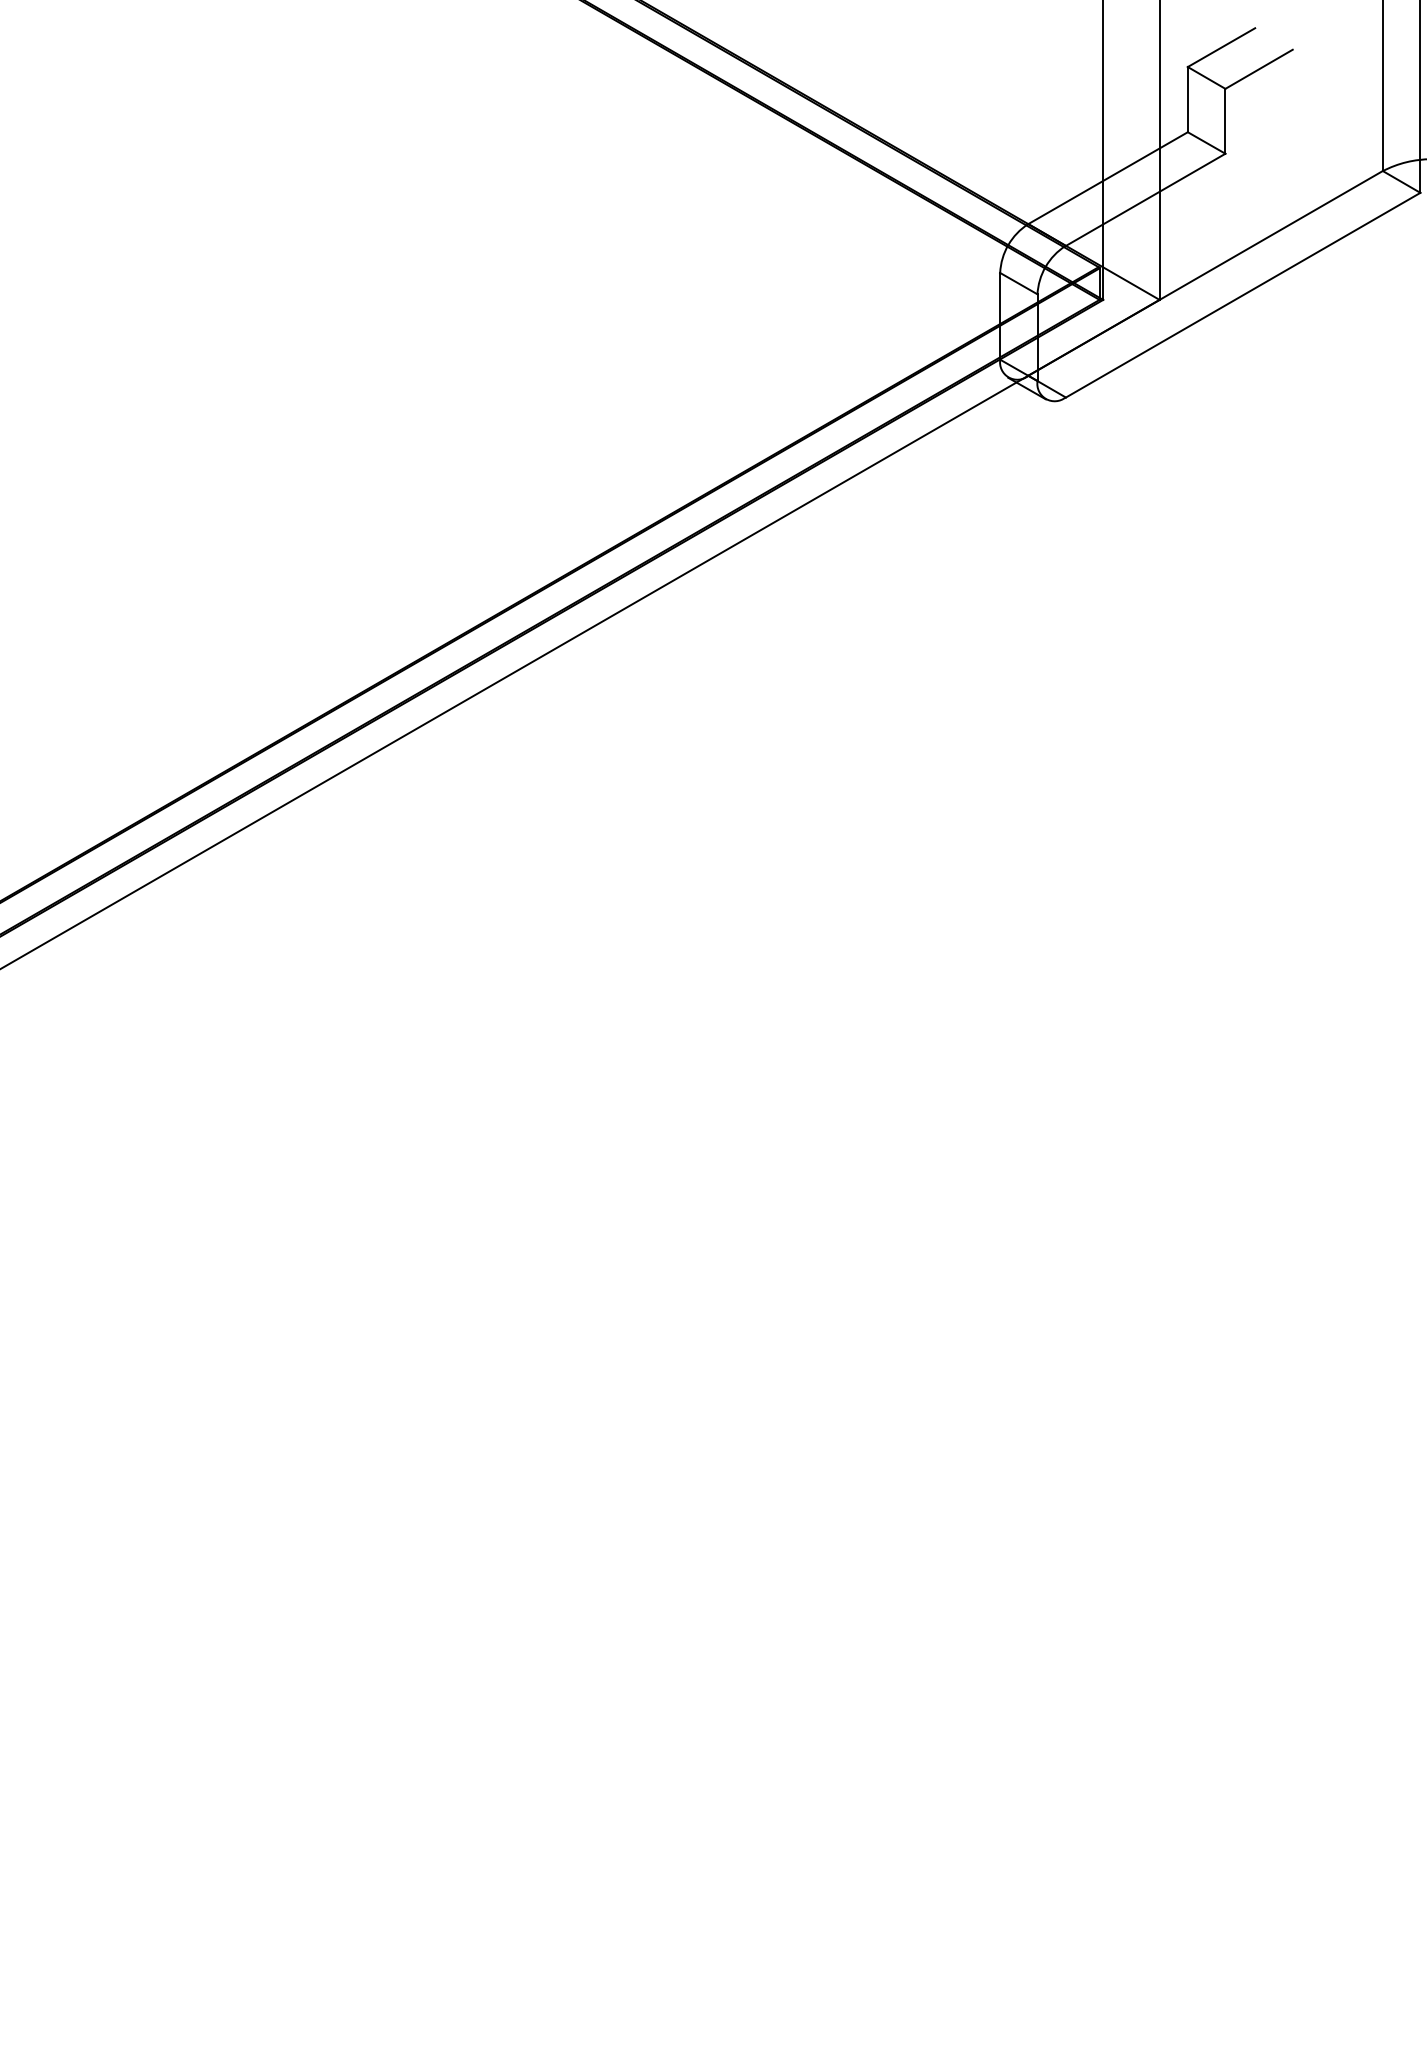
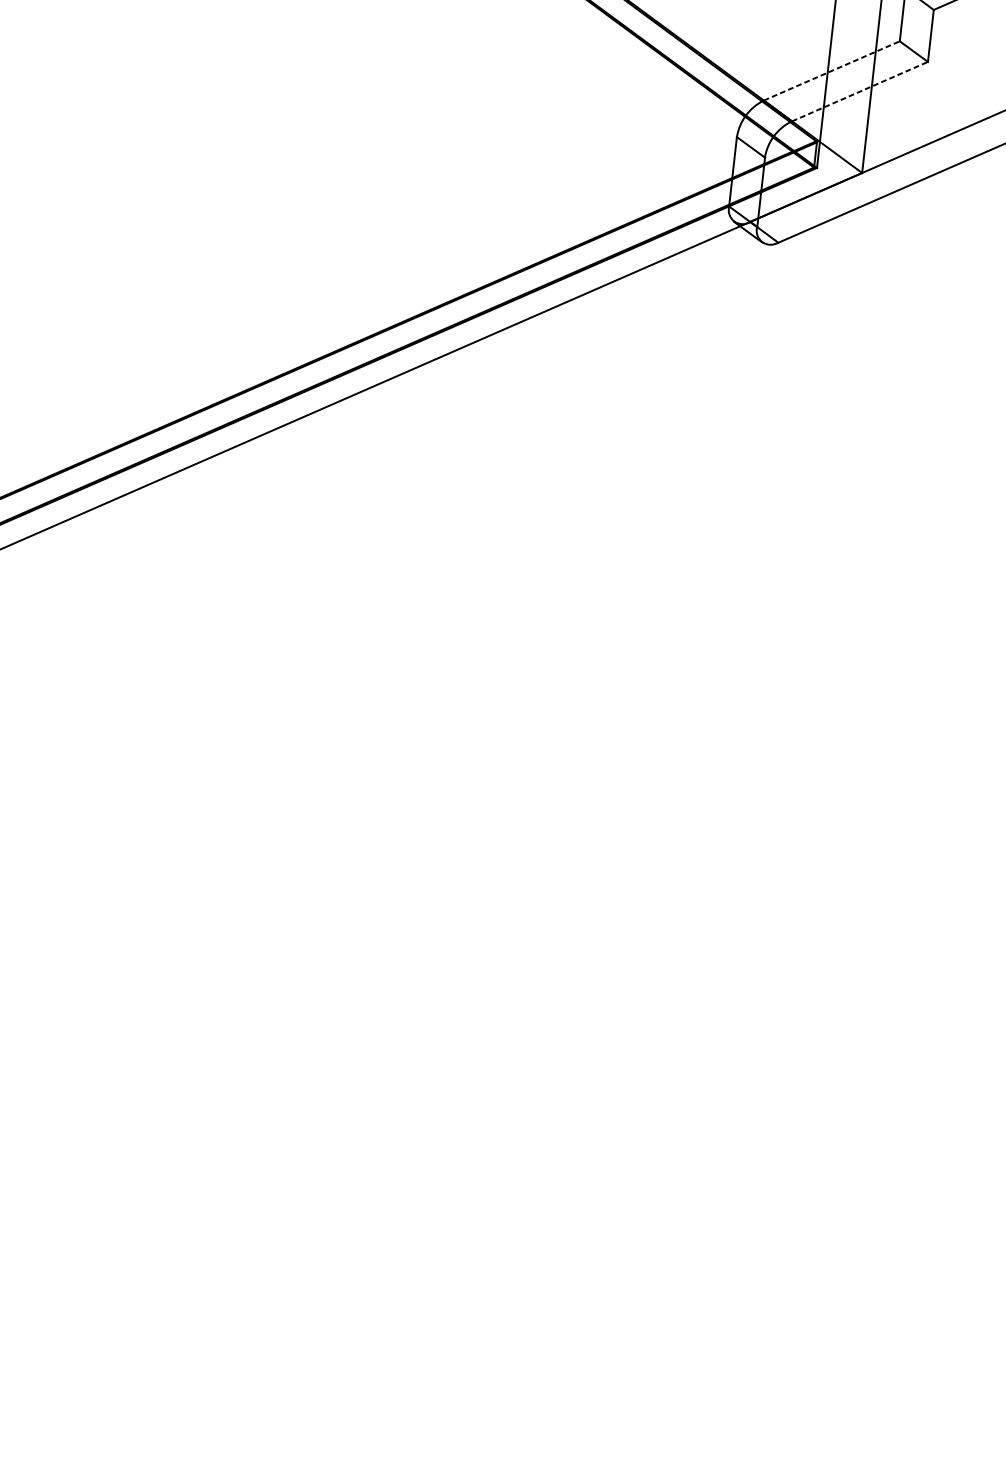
line: (1108, 177) -> (832, 70), solid -> dashed
line: (1146, 199) -> (860, 91), solid -> dashed

